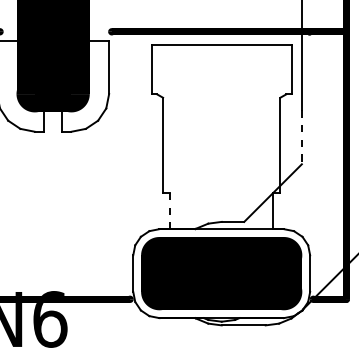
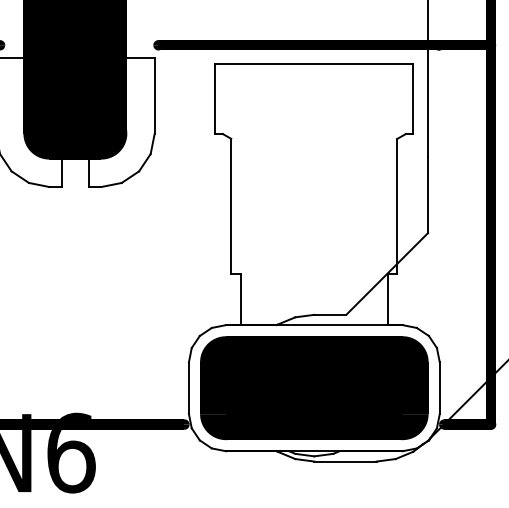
line: (302, 137) -> (428, 195), dashed -> solid
line: (169, 211) -> (240, 299), dashed -> solid

